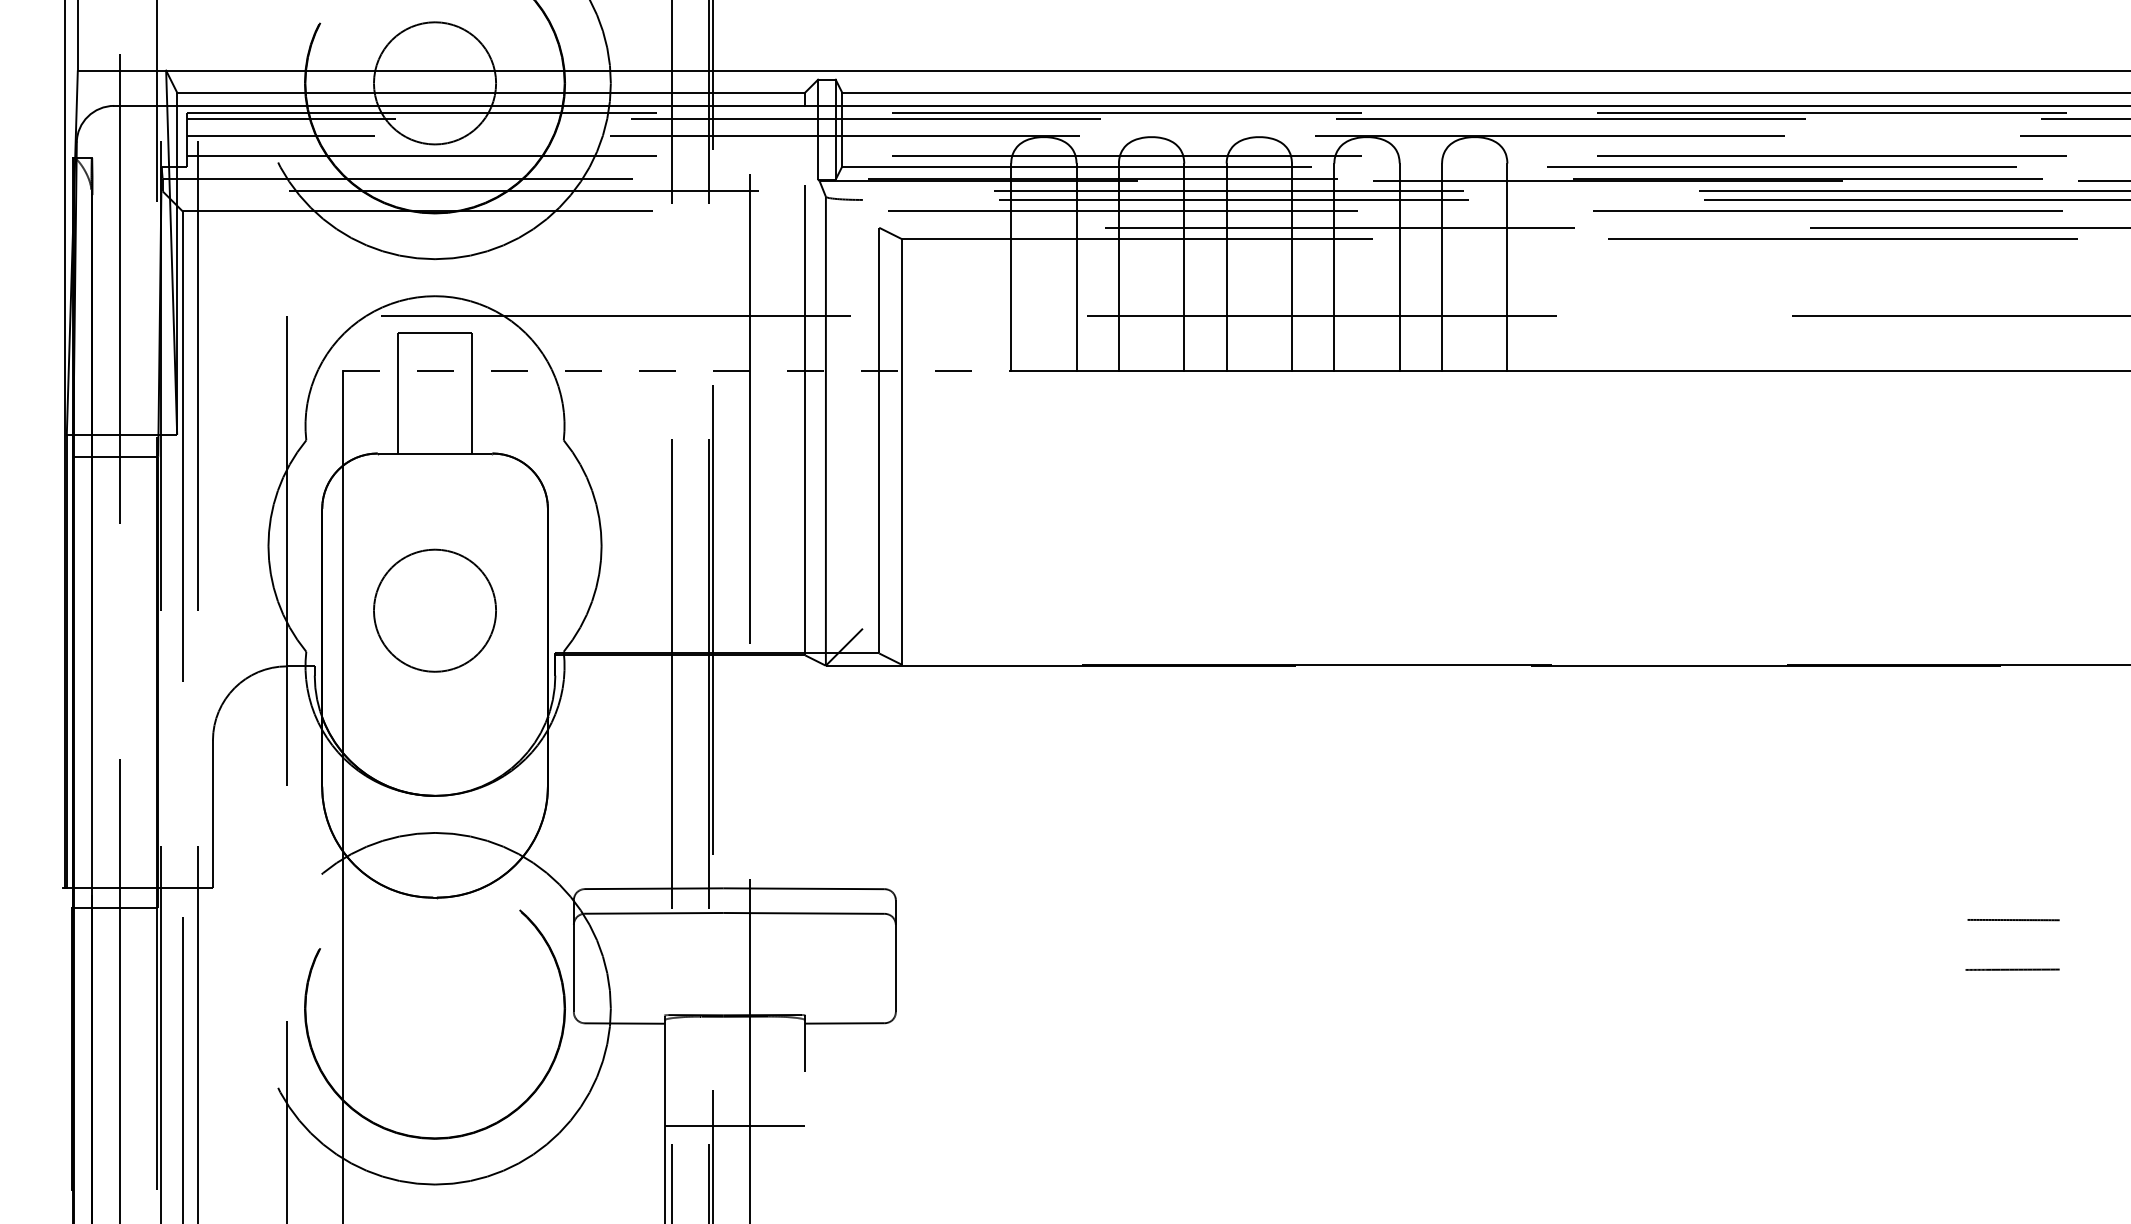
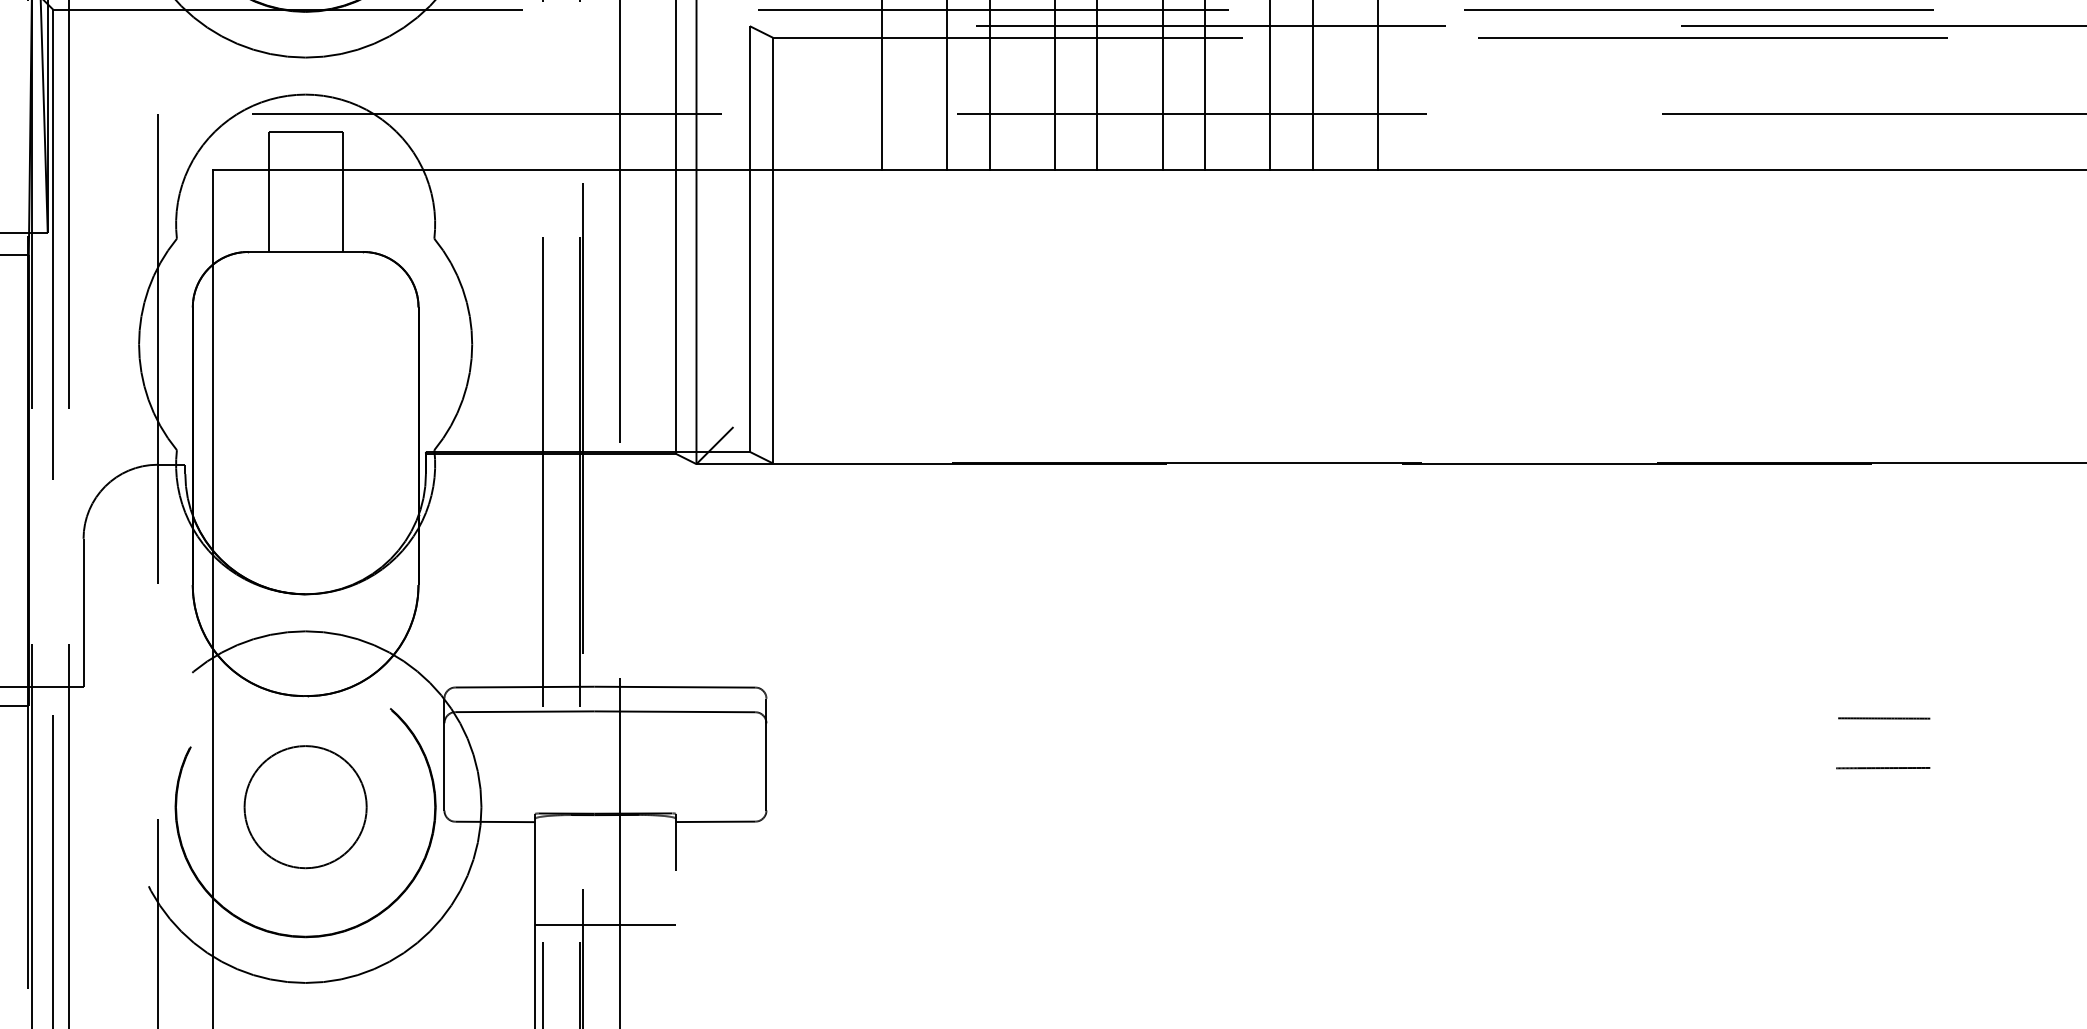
line: (677, 371) -> (548, 169), dashed -> solid
circle: (434, 610) -> (305, 806), moved

